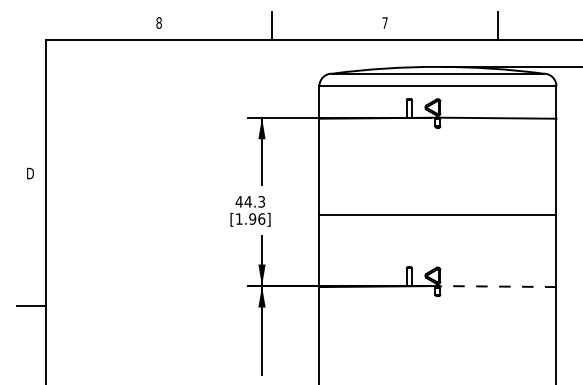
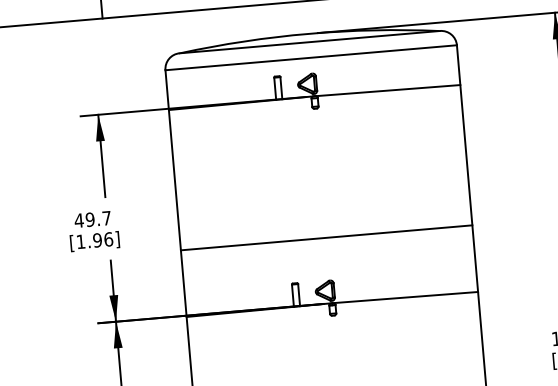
text: (254, 201) -> (97, 218), 44.3 -> 49.7
line: (437, 214) -> (326, 237), moved
line: (496, 286) -> (404, 297), dashed -> solid

